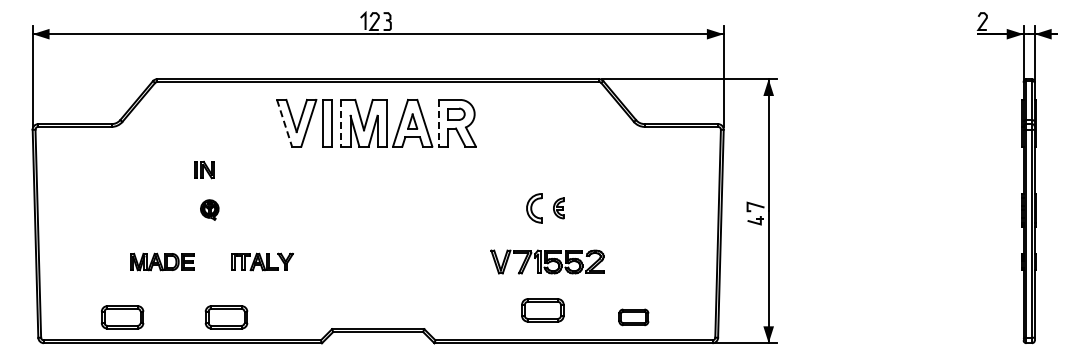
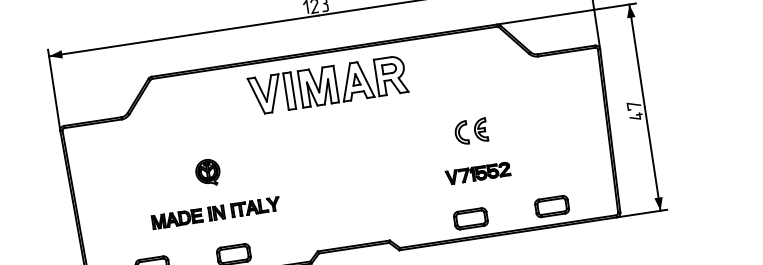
line: (284, 123) -> (256, 96), dashed -> solid
line: (341, 123) -> (300, 89), dashed -> solid
line: (438, 123) -> (376, 78), dashed -> solid
part: (204, 169) -> (216, 212), moved
part: (558, 208) -> (480, 130), size x1.43
part: (209, 209) -> (207, 172), size x1.67
part: (547, 261) -> (478, 173), size x0.71
part: (542, 310) -> (470, 218), moved
part: (633, 317) -> (551, 206), size x1.43

